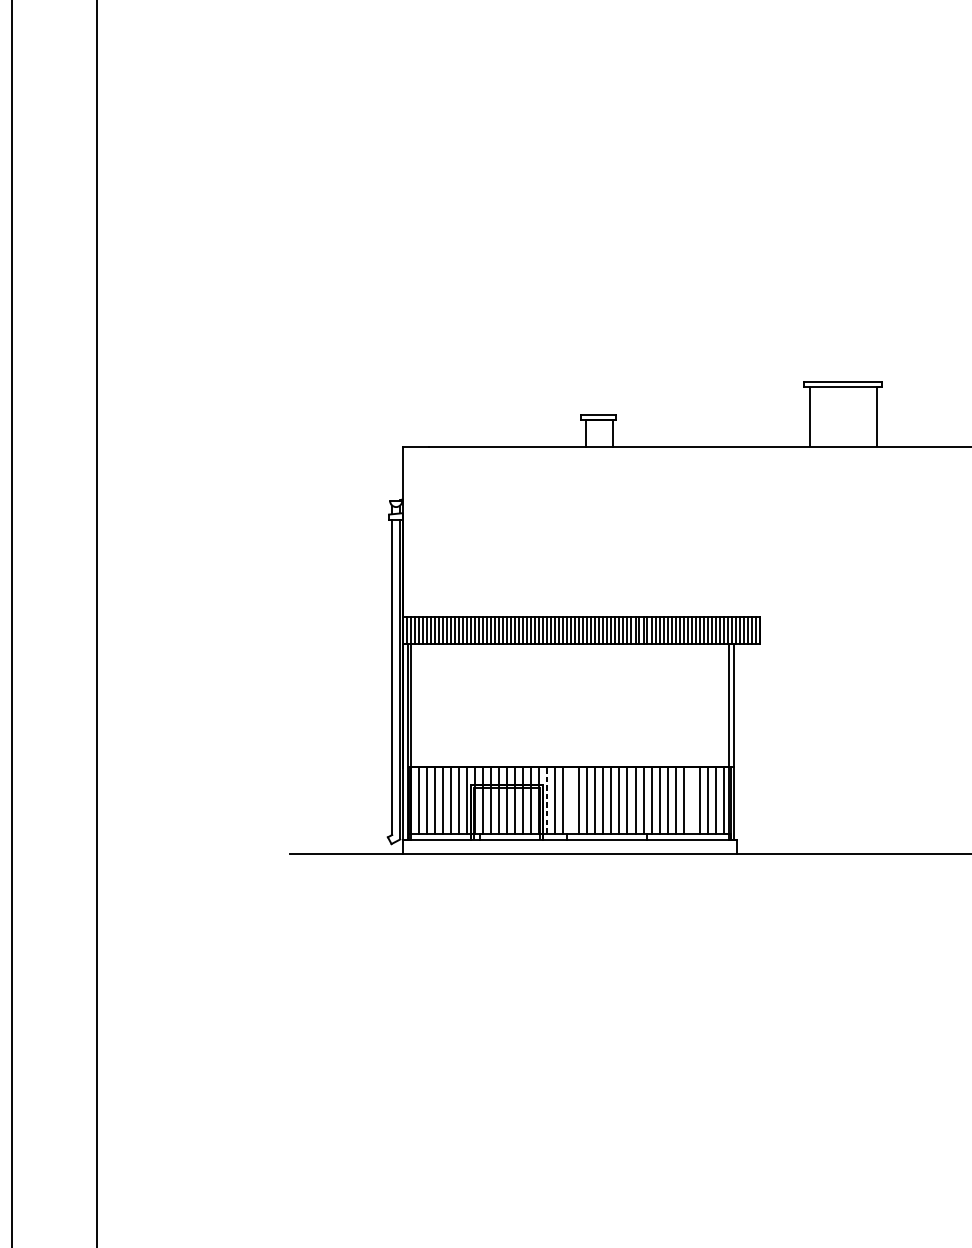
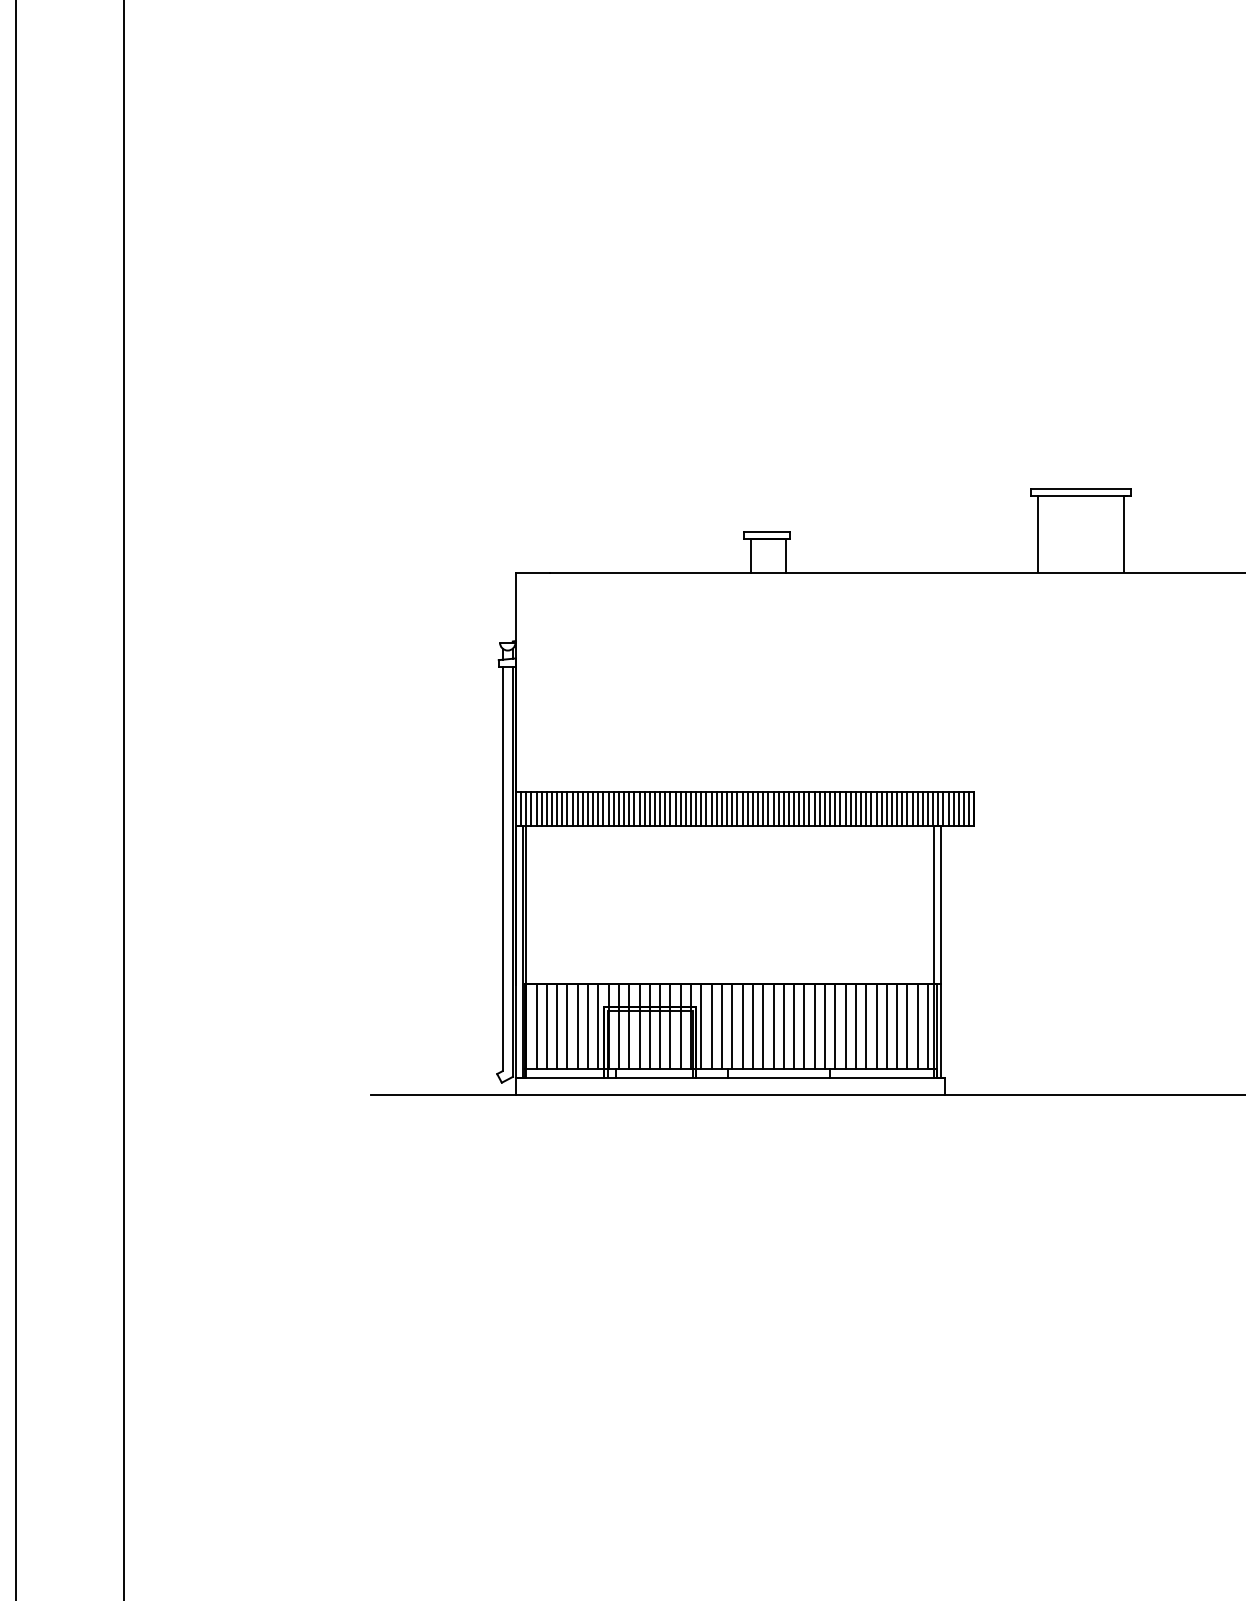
line: (547, 800) -> (701, 1026), dashed -> solid
line: (571, 800) -> (732, 1026), added
line: (691, 800) -> (886, 1026), added

